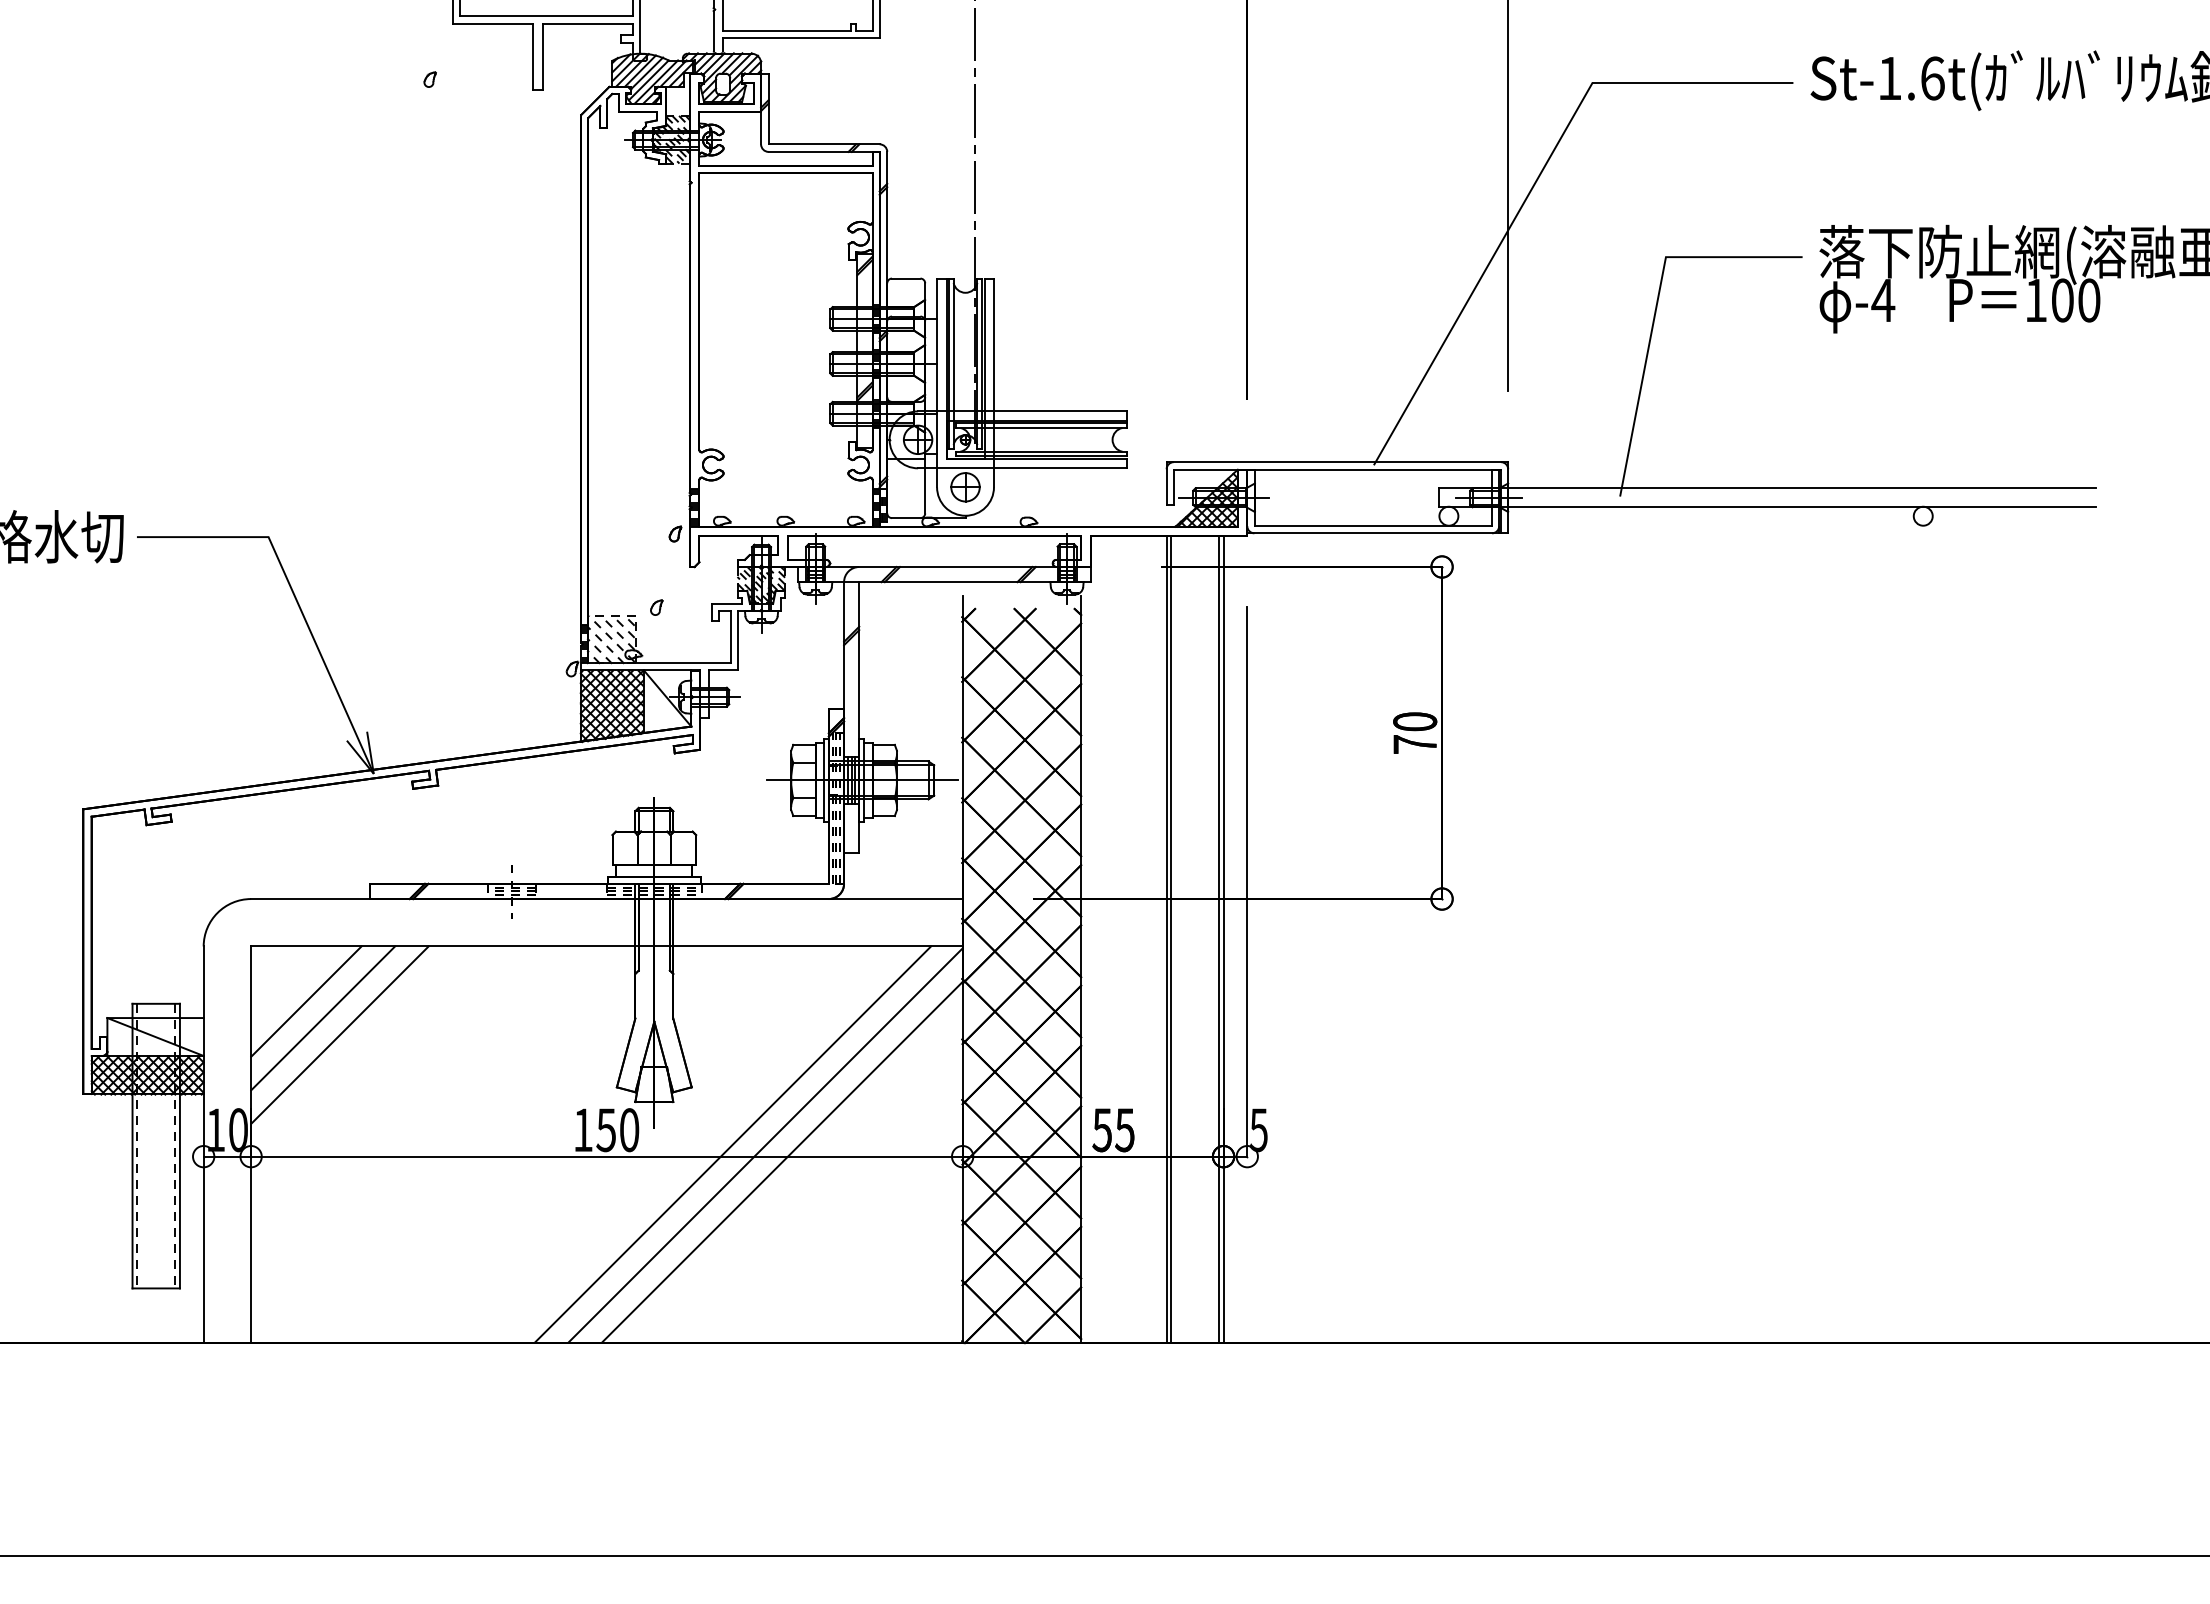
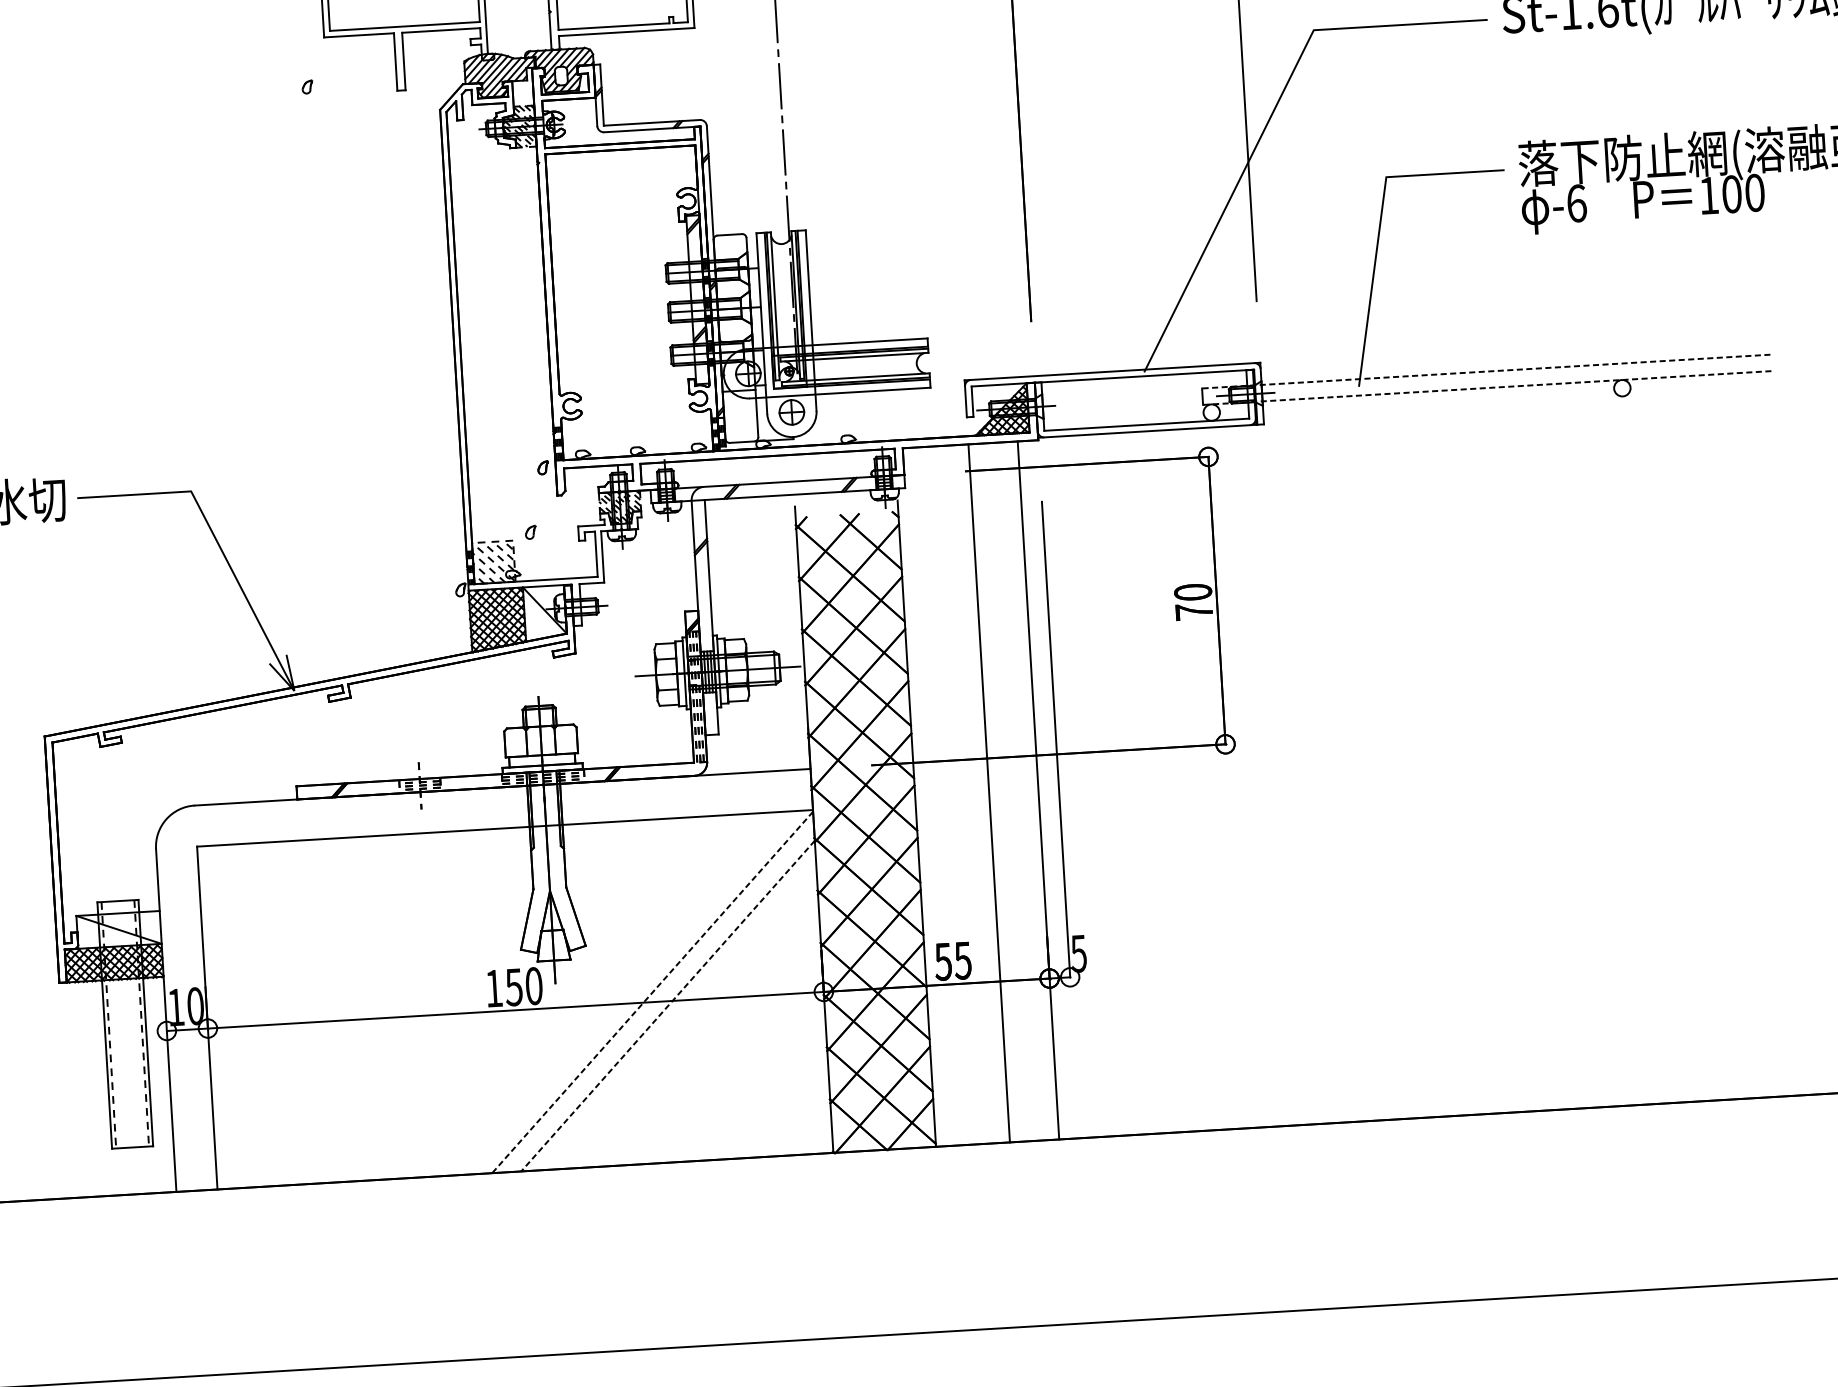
text: (1883, 300) -> (1576, 203), -4 -> -6
line: (1767, 487) -> (1486, 371), solid -> dashed
line: (1767, 506) -> (1487, 387), solid -> dashed
line: (1171, 939) -> (993, 793), removed
line: (1218, 939) -> (1034, 790), removed
line: (306, 1001) -> (247, 891), removed
line: (323, 1018) -> (263, 905), removed
line: (339, 1034) -> (278, 918), removed
line: (732, 1144) -> (623, 993), removed
line: (765, 1145) -> (652, 992), solid -> dashed
line: (781, 1162) -> (667, 1006), solid -> dashed

